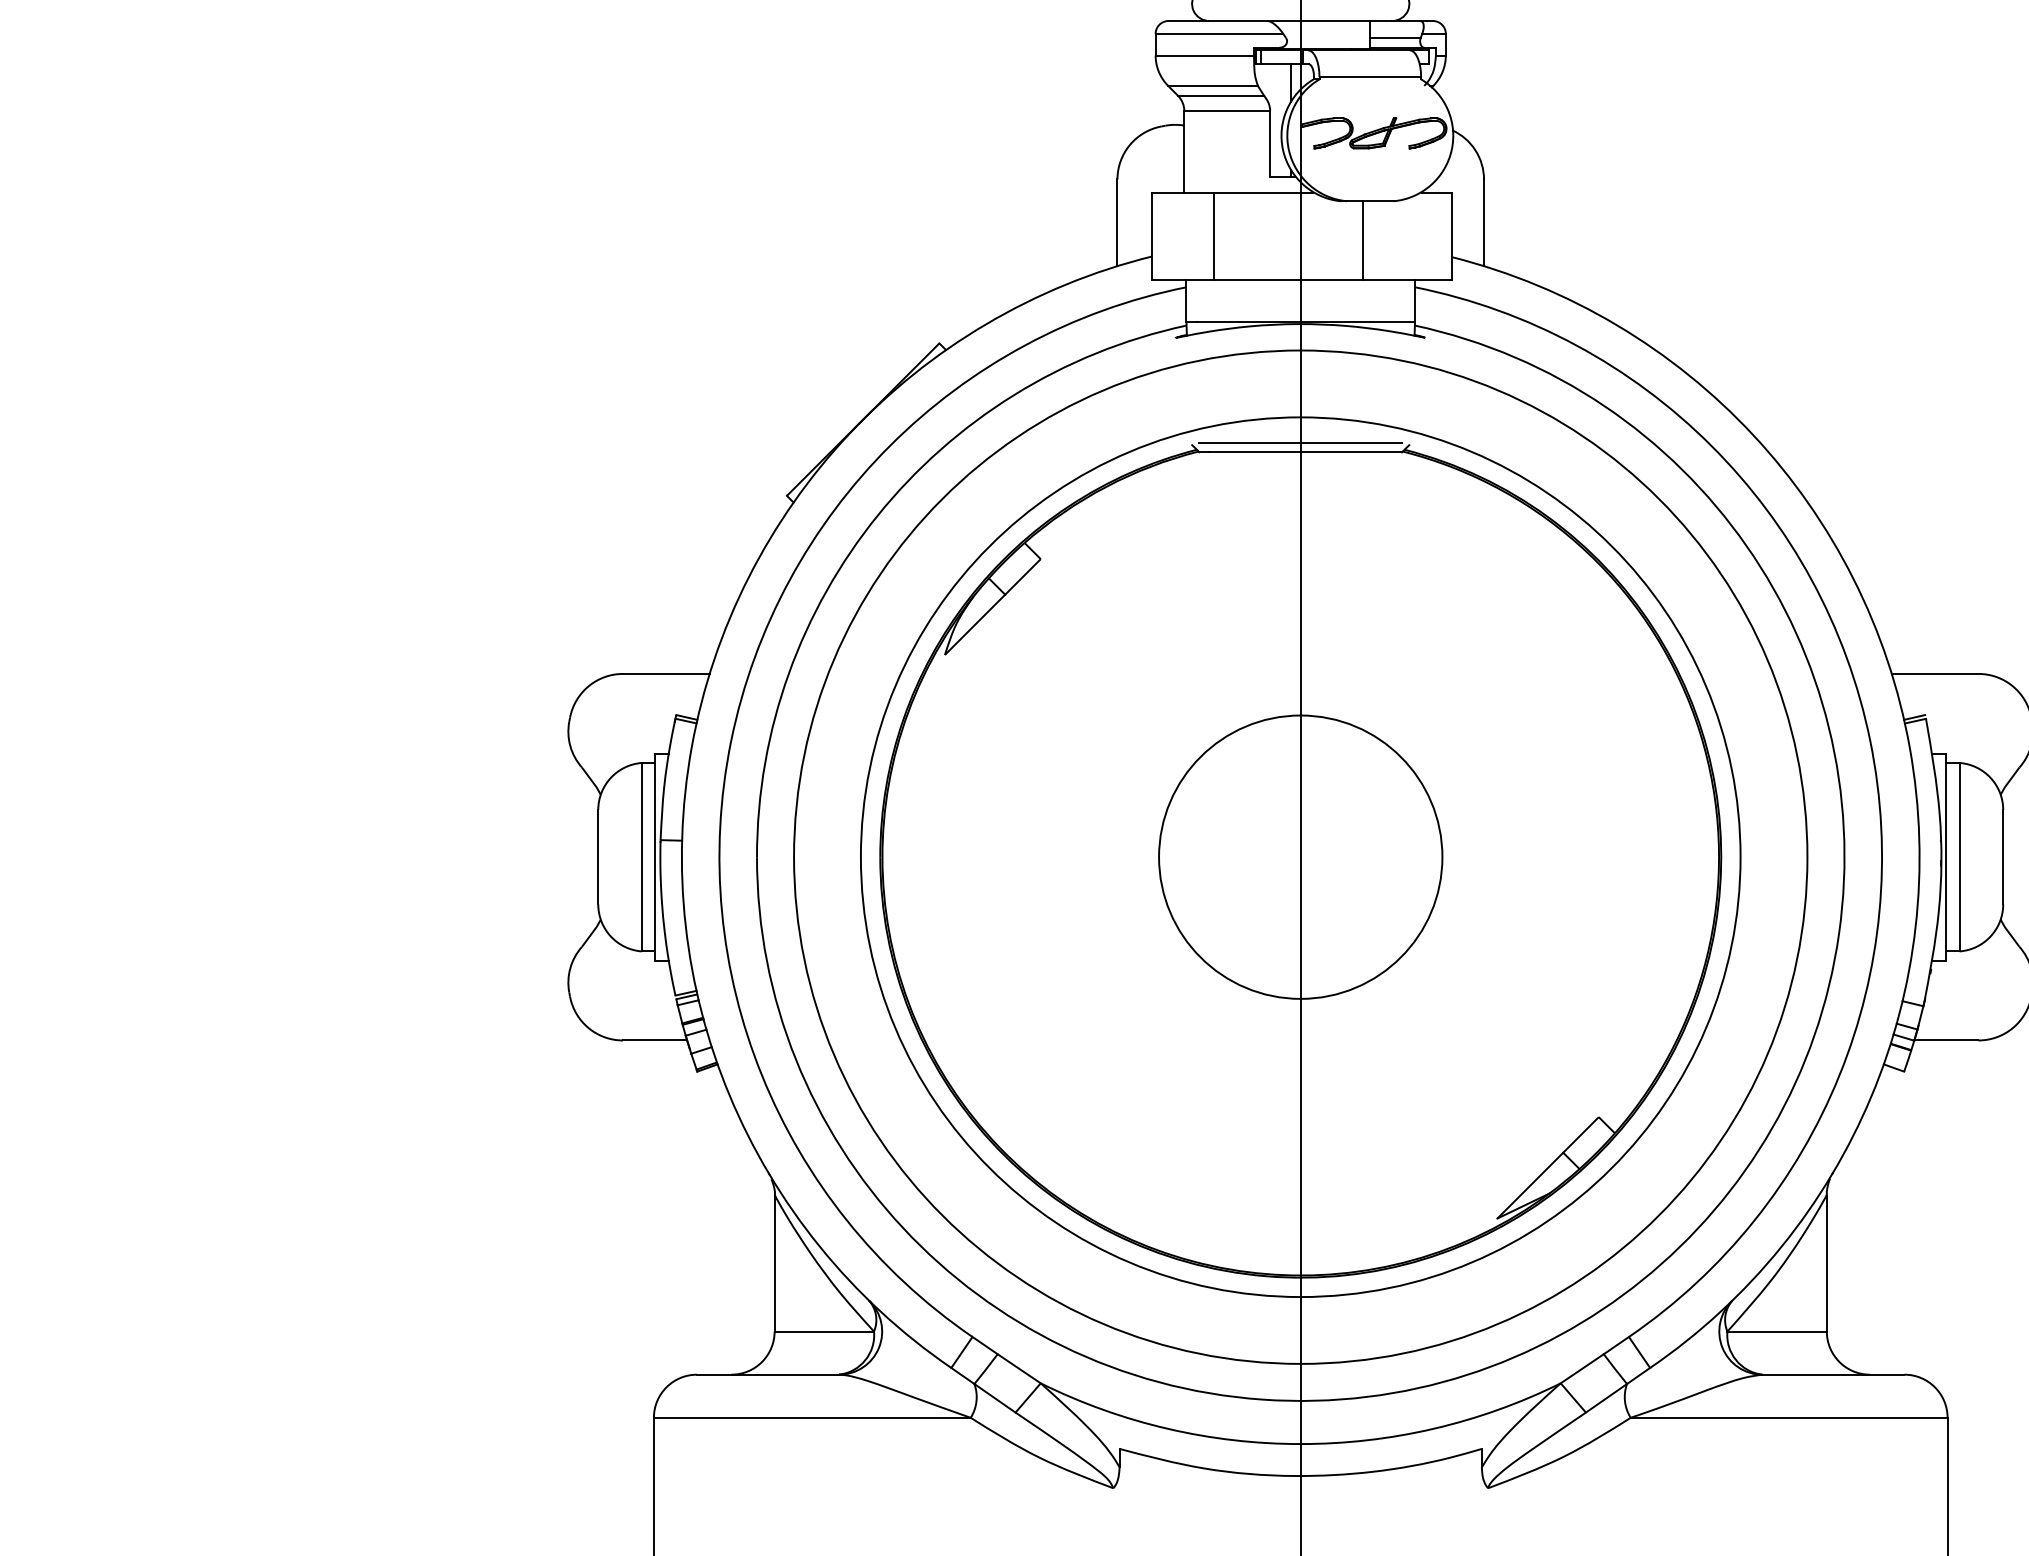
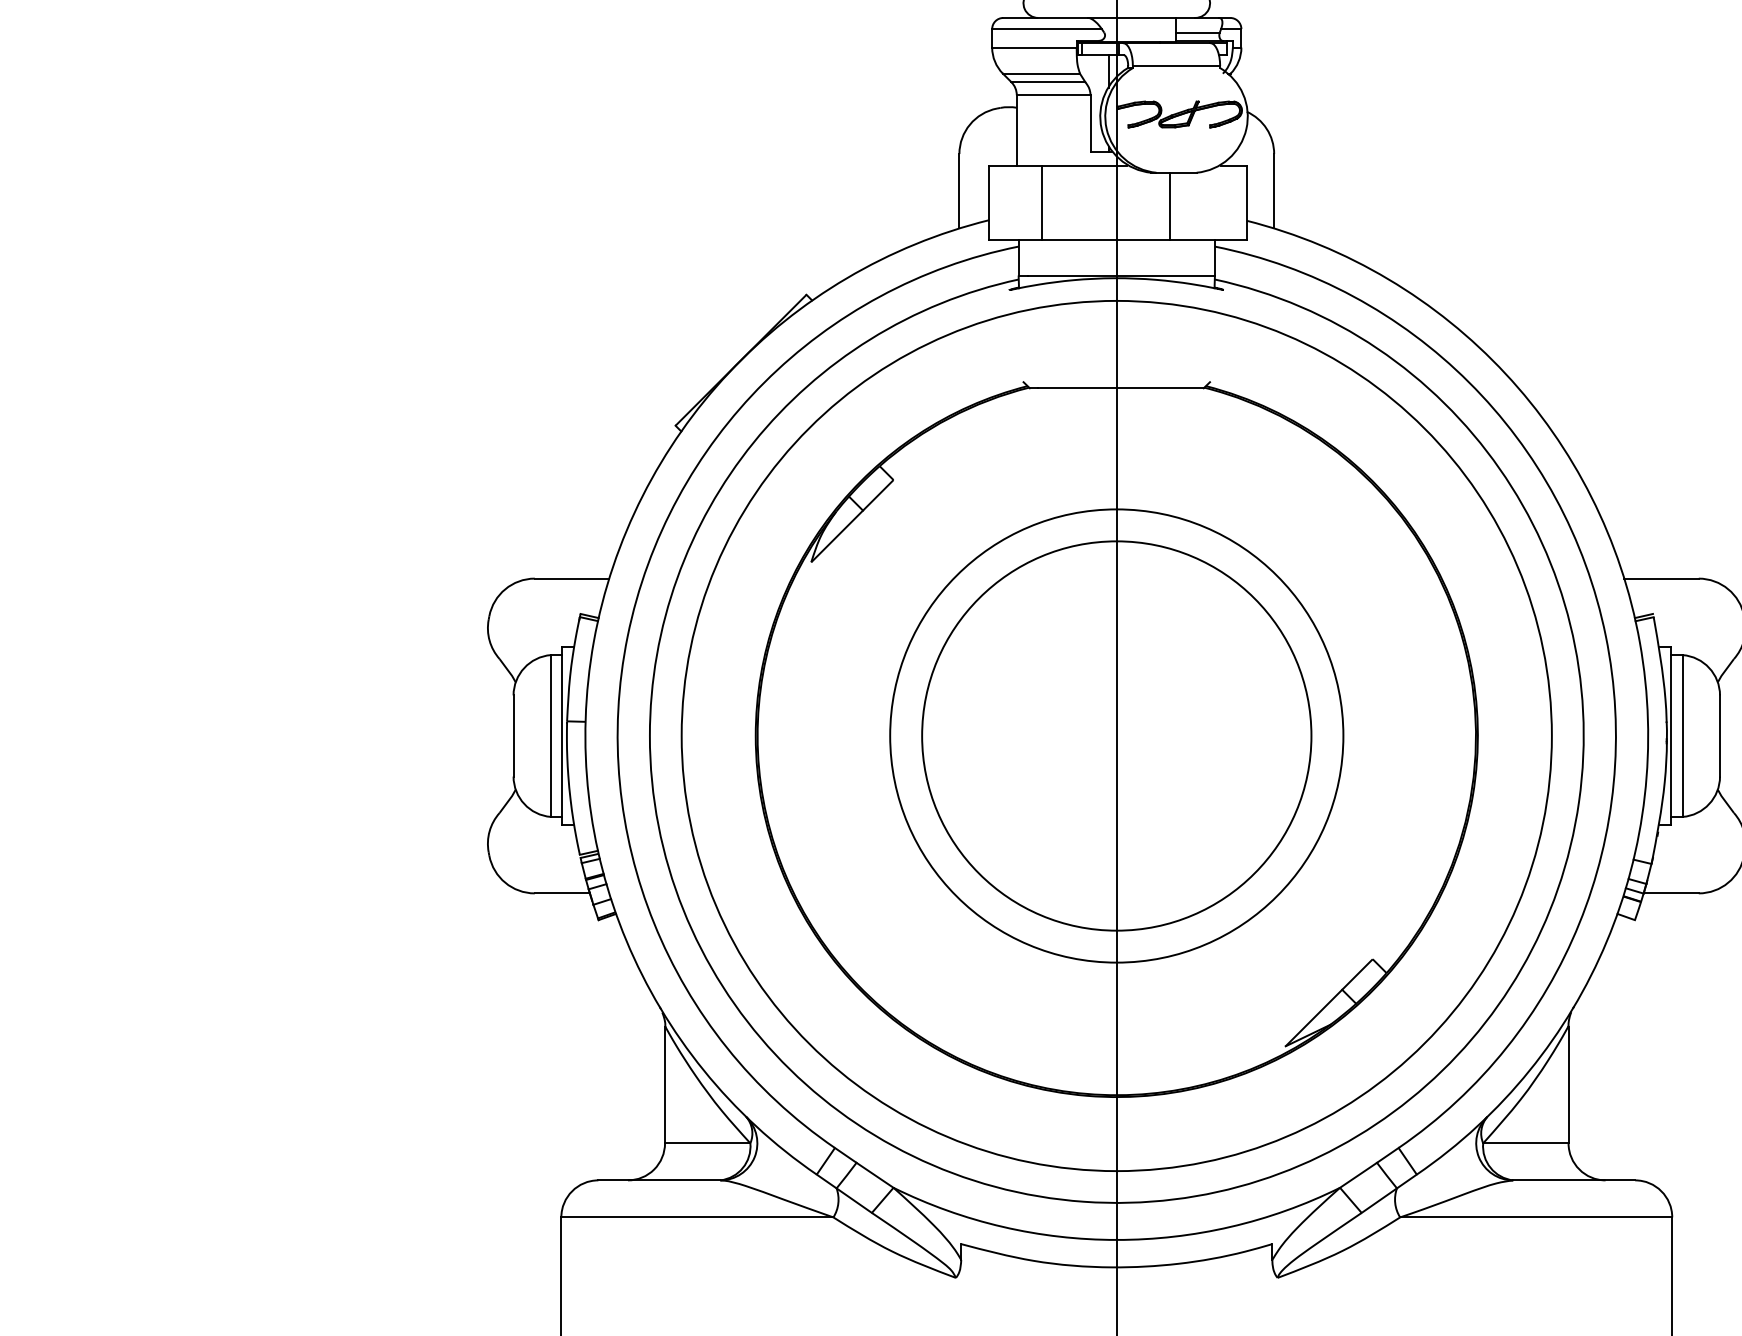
line: (1300, 443) -> (1116, 380), removed
circle: (1300, 856) -> (1116, 735), size x1.6
circle: (1300, 857) -> (1116, 736), size x0.6

